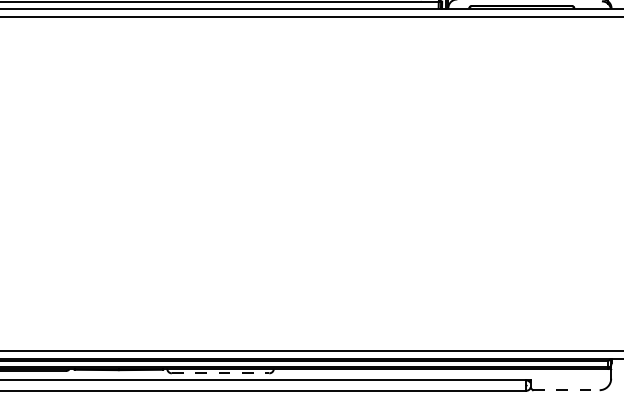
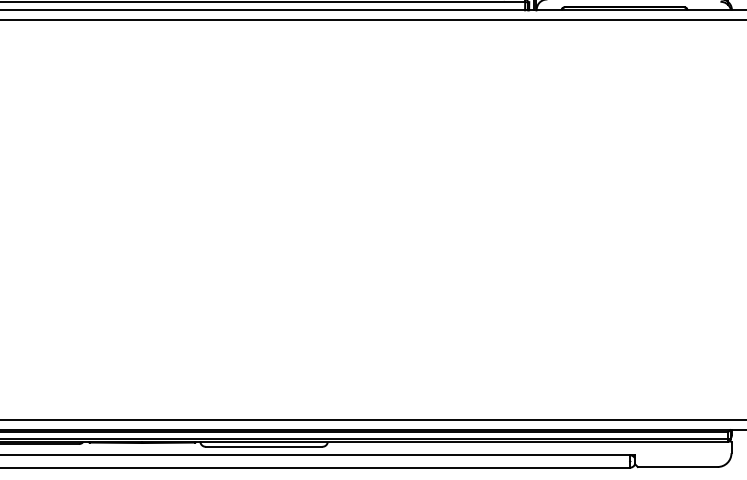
line: (220, 373) -> (264, 447), dashed -> solid
line: (566, 390) -> (678, 467), dashed -> solid

